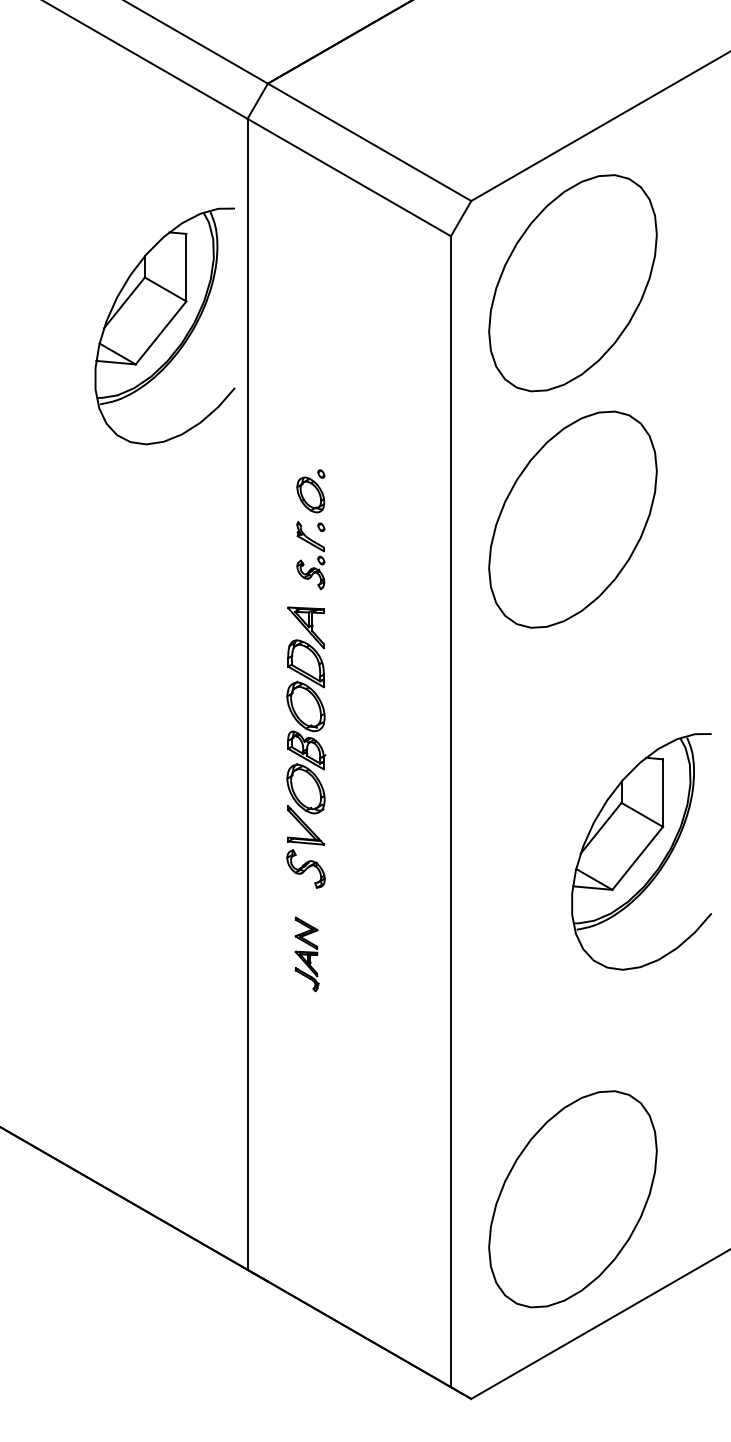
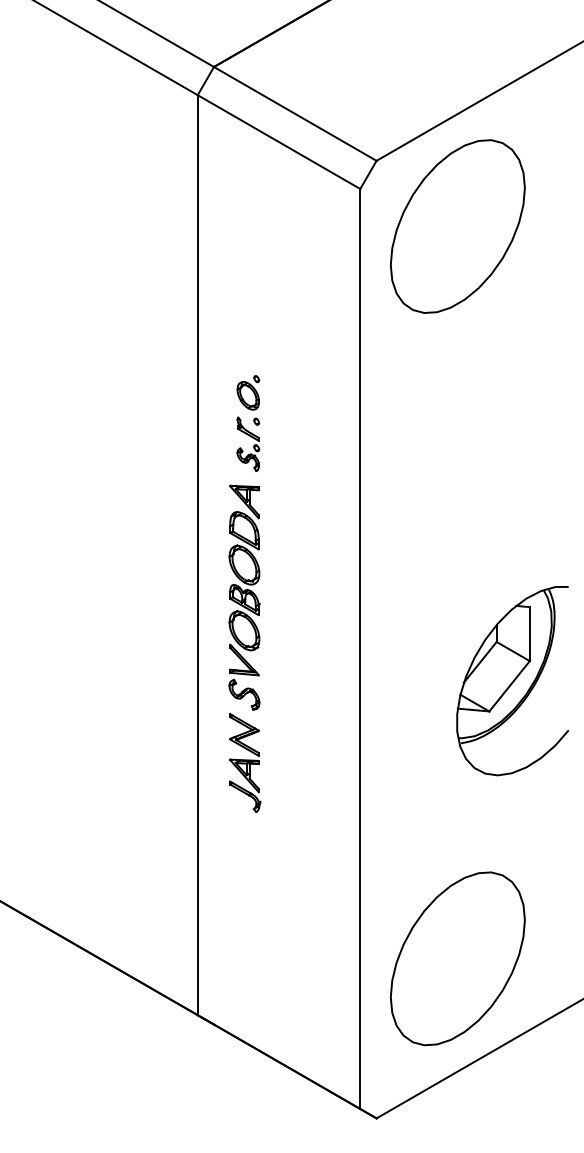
part: (164, 326) -> (131, 261), removed
part: (572, 519) -> (457, 415), removed
part: (307, 953) -> (245, 762), size x1.67

